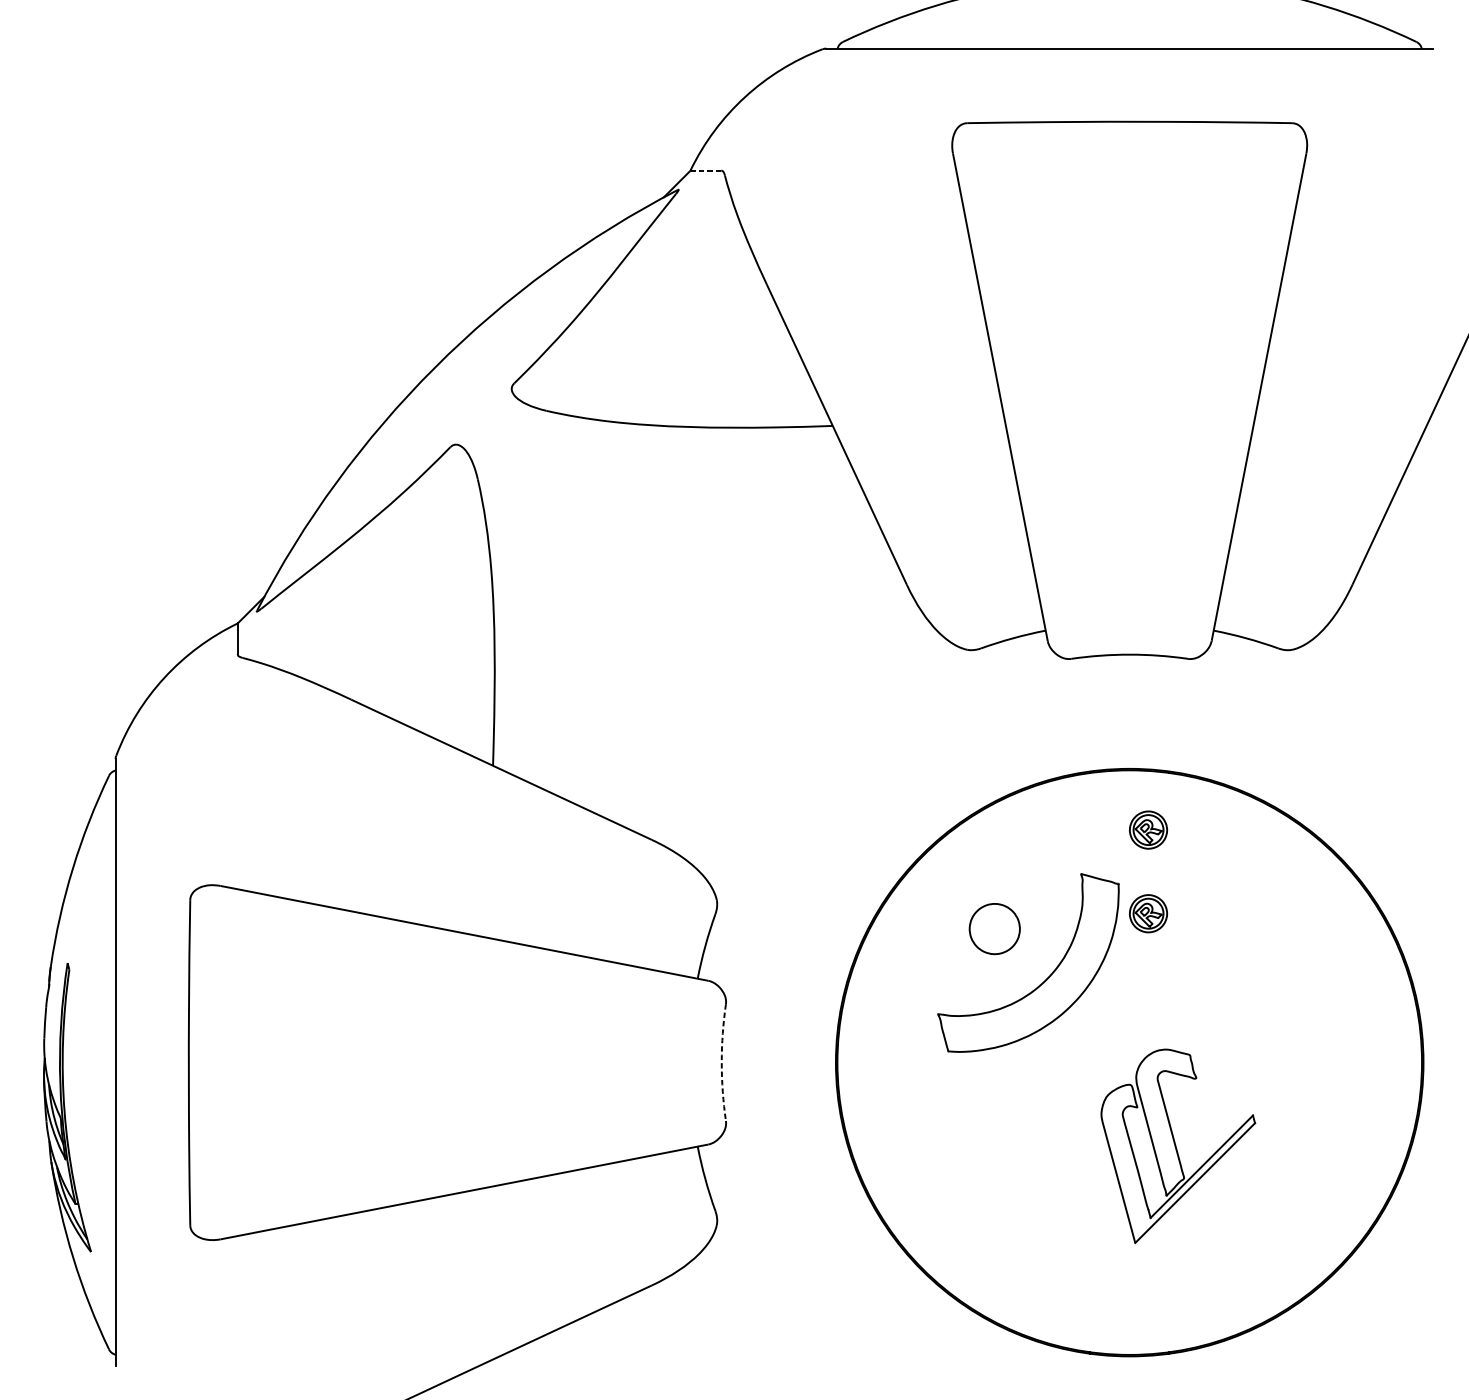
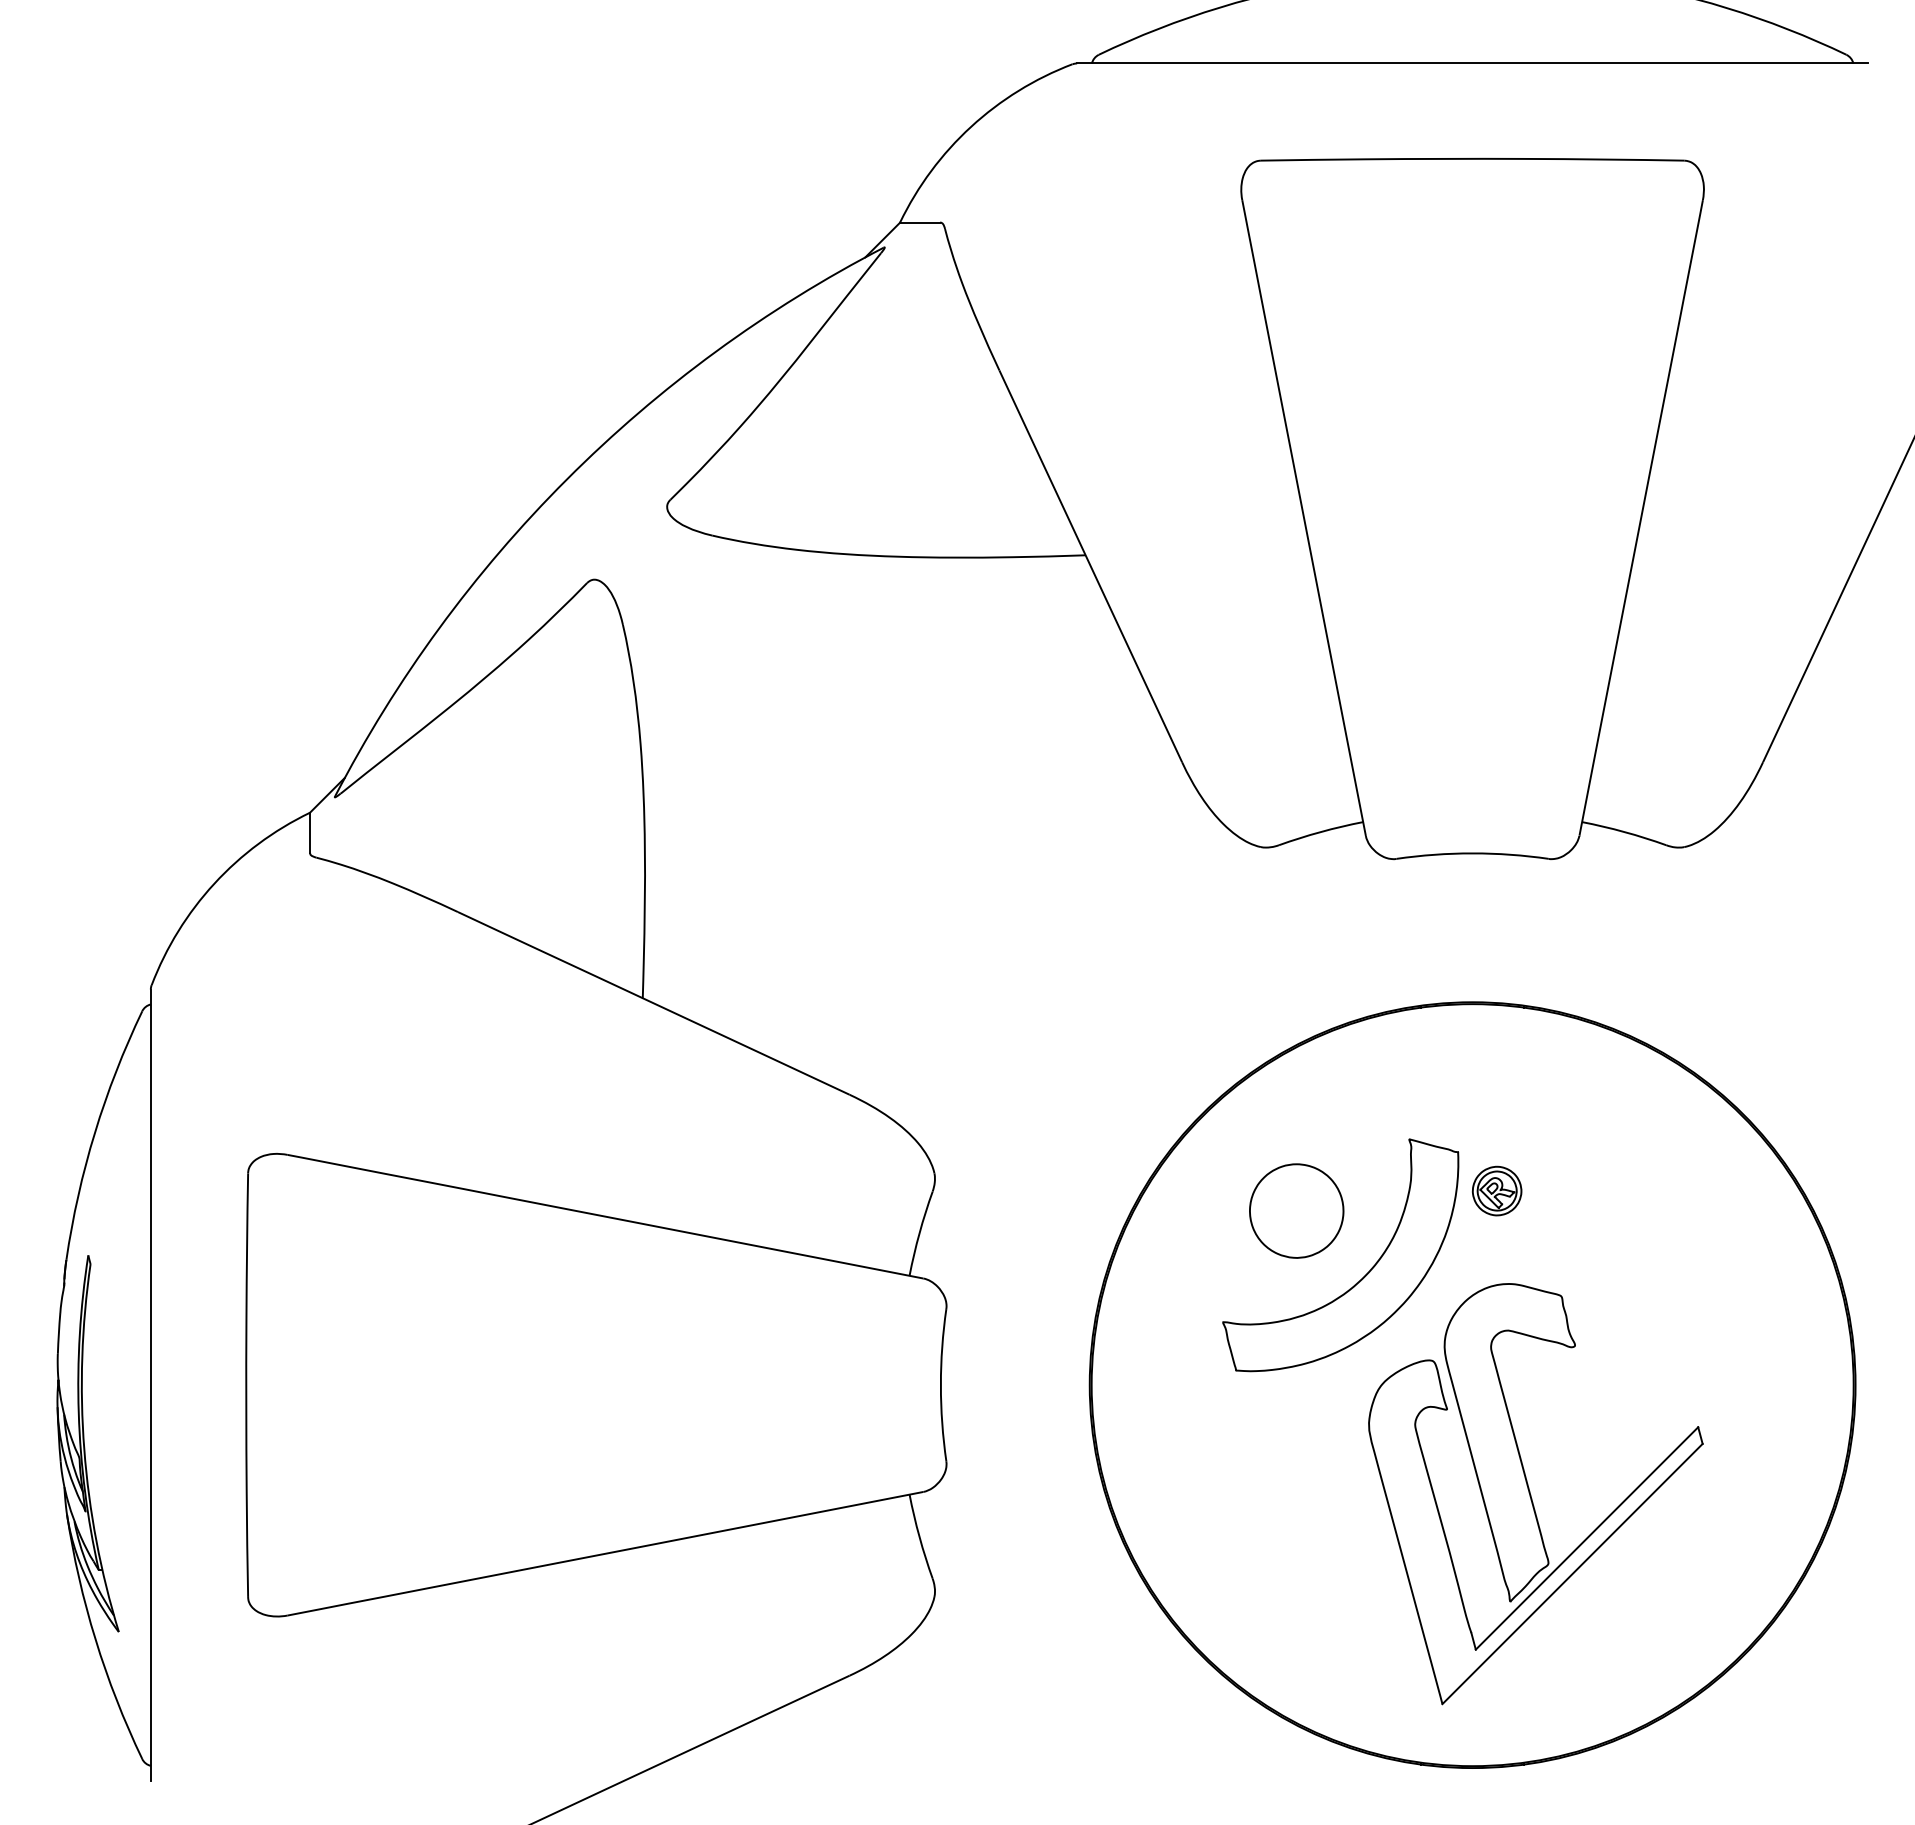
line: (706, 170) -> (920, 222), dashed -> solid
part: (1148, 829) -> (1496, 1081), removed
part: (994, 928) -> (1296, 1210), size x1.43
arc: (721, 1062) -> (940, 1385), dashed -> solid
part: (1177, 1146) -> (1535, 1494), size x1.67

